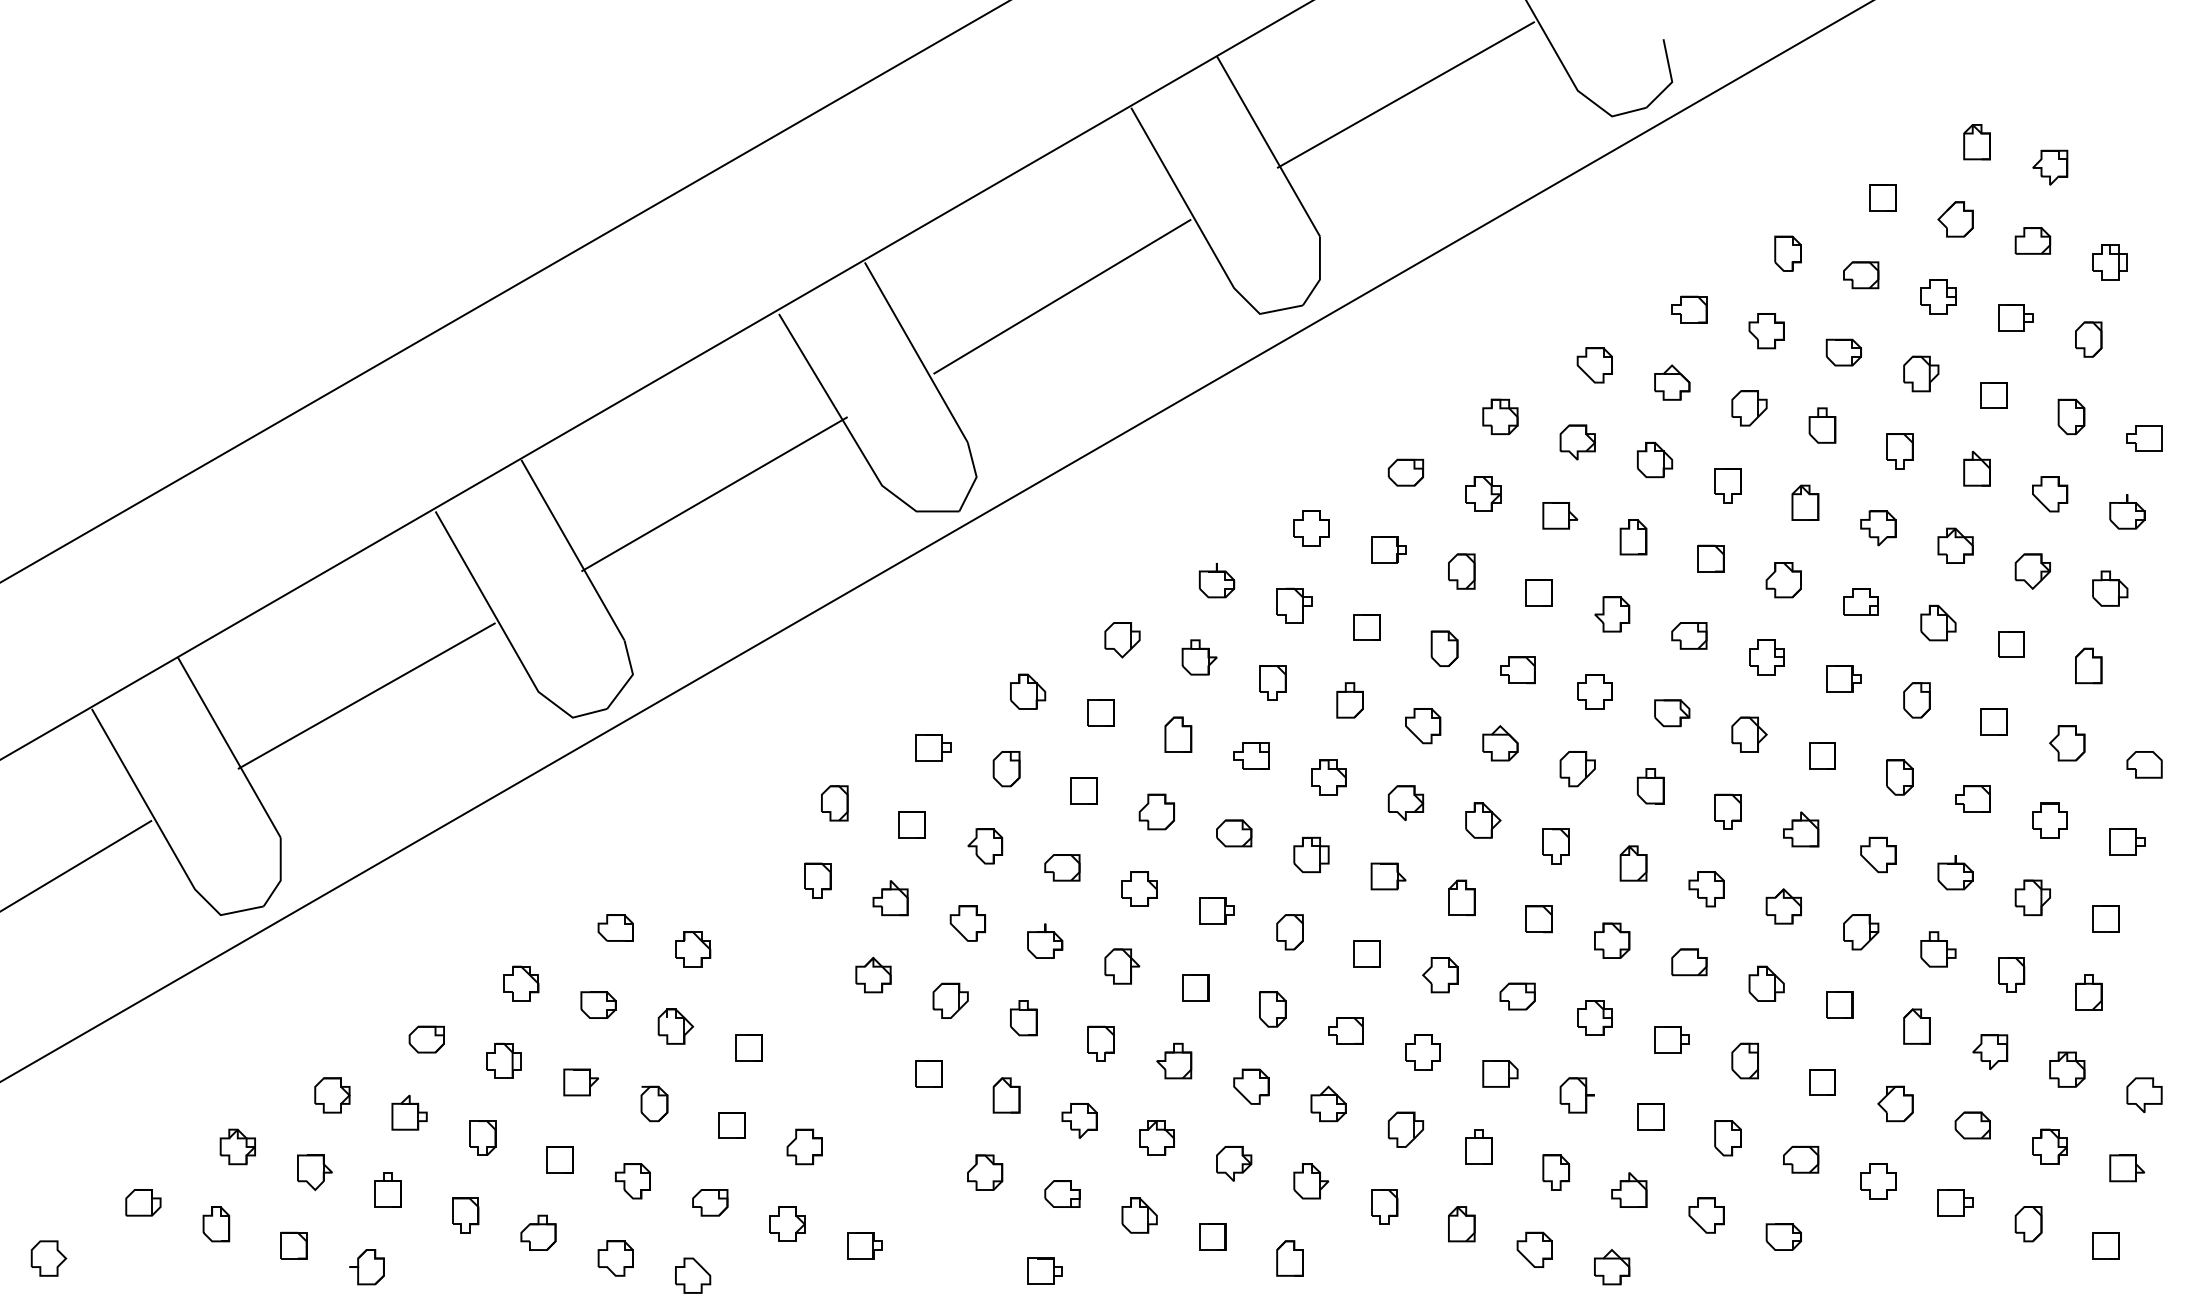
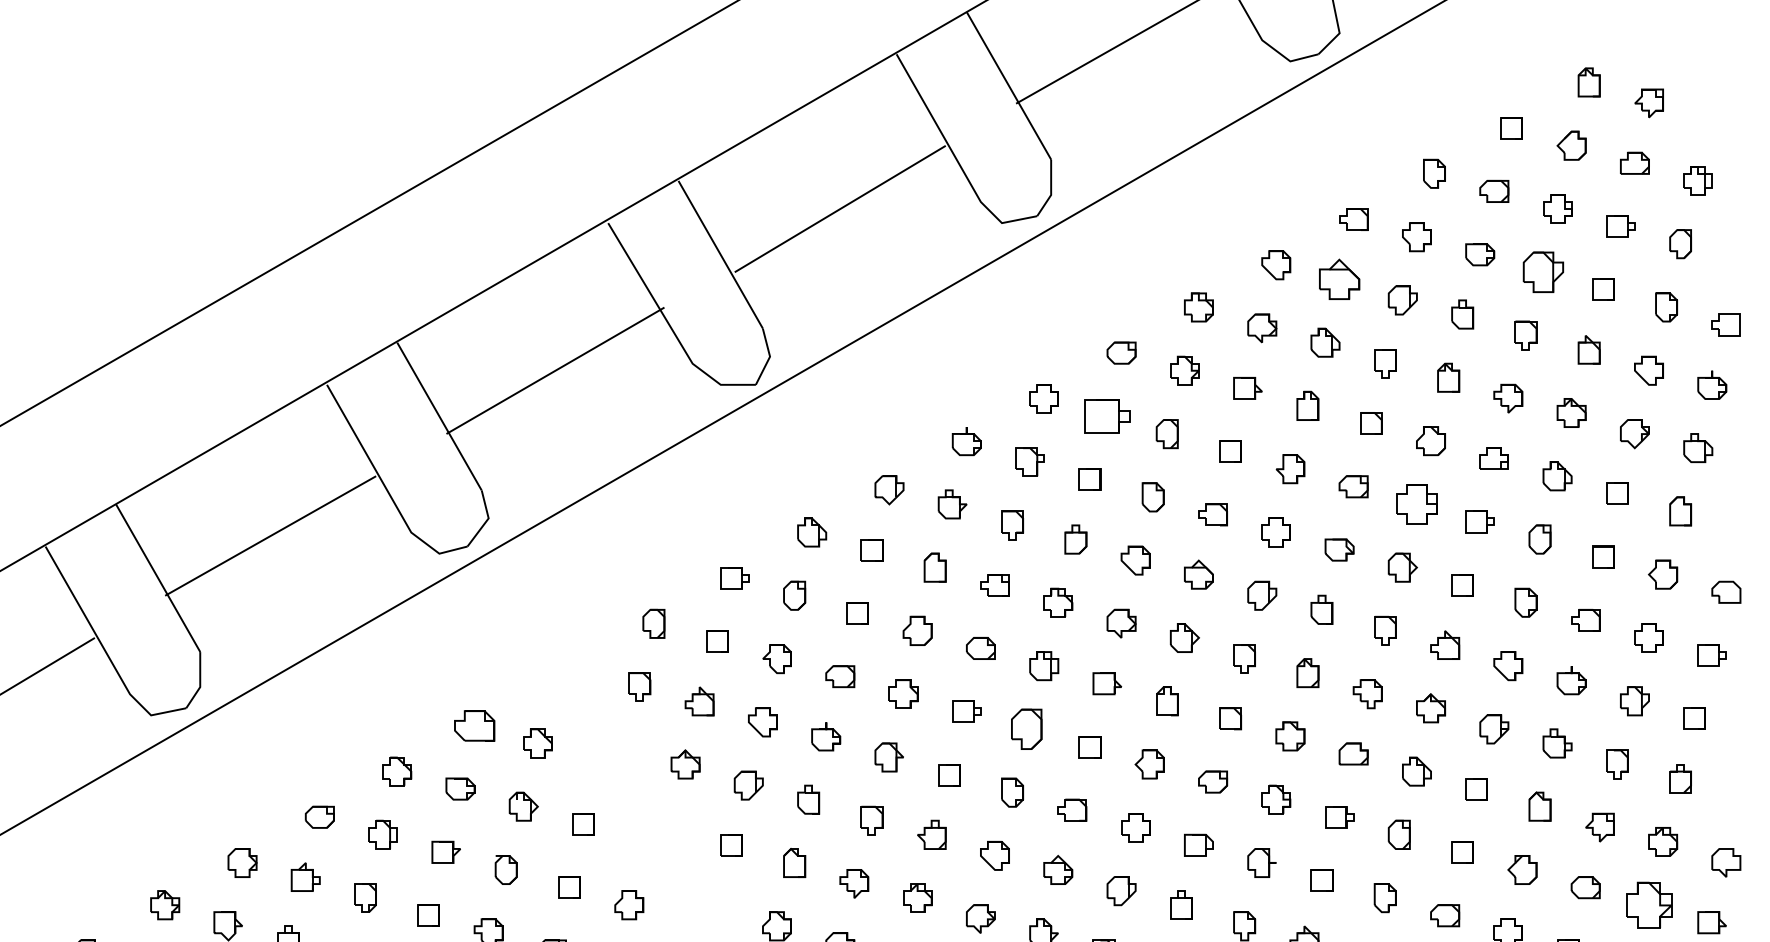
part: (1921, 373) -> (1543, 271), size x1.4
part: (1672, 382) -> (1339, 279), size x1.4
part: (1388, 549) -> (1107, 415), size x1.6
part: (1766, 657) -> (1416, 504), size x1.4
part: (615, 927) -> (474, 725), size x1.4
part: (1289, 932) -> (1026, 729), size x1.4
part: (2049, 1146) -> (1648, 904), size x1.6

